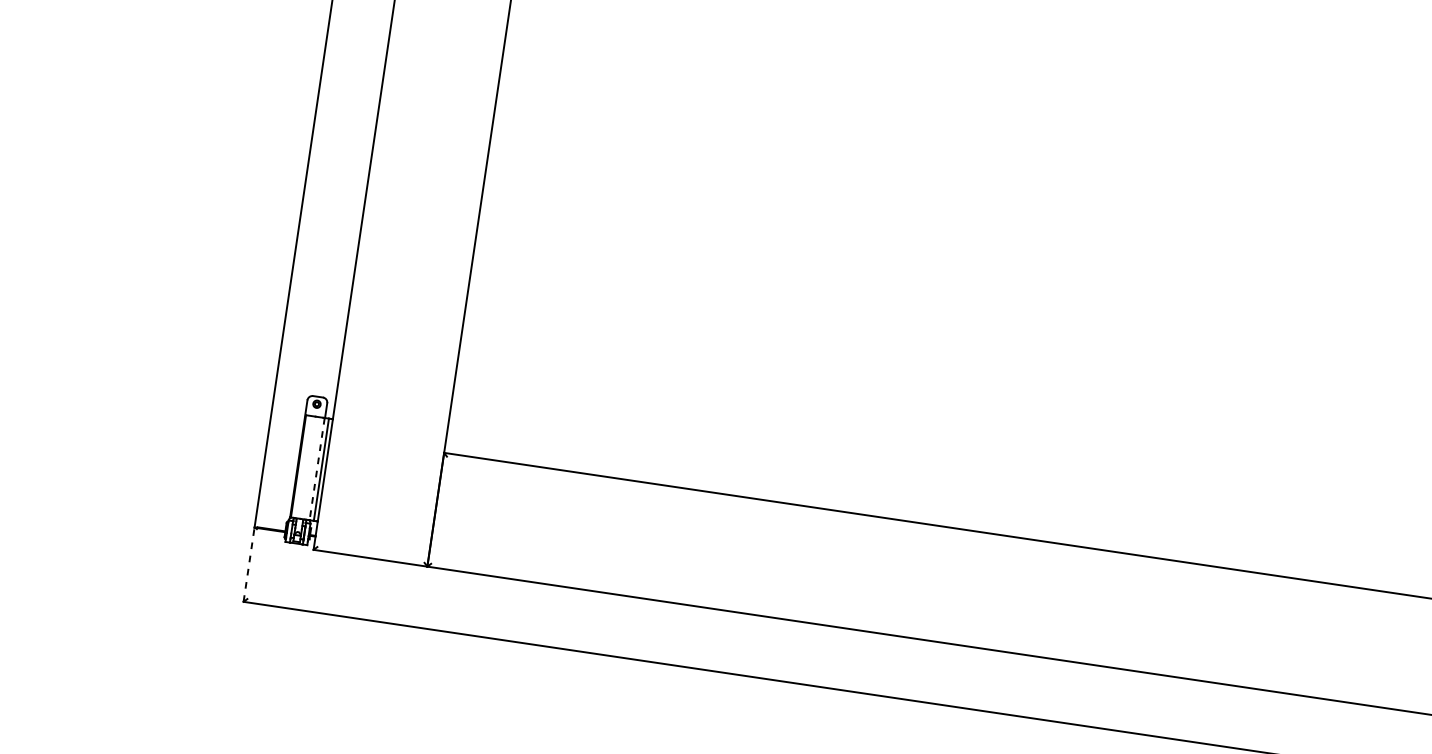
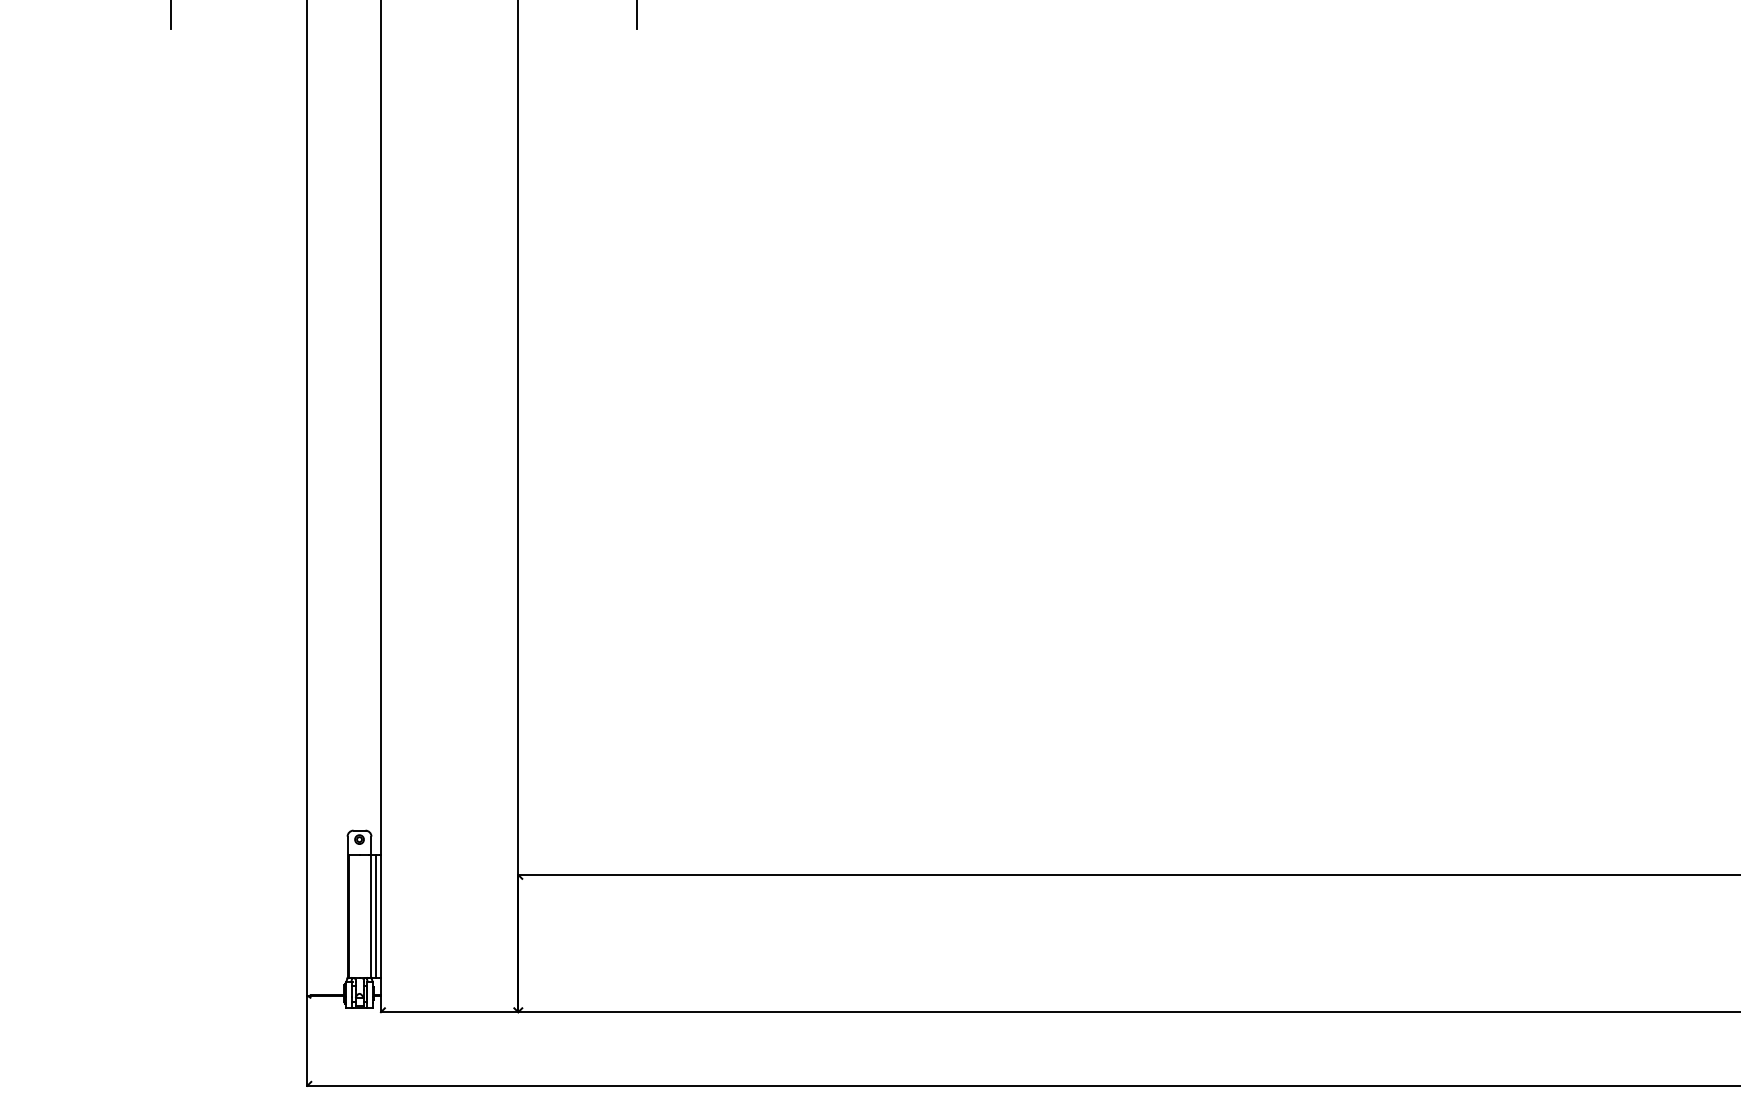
line: (317, 469) -> (371, 916), dashed -> solid
line: (249, 565) -> (307, 1041), dashed -> solid

